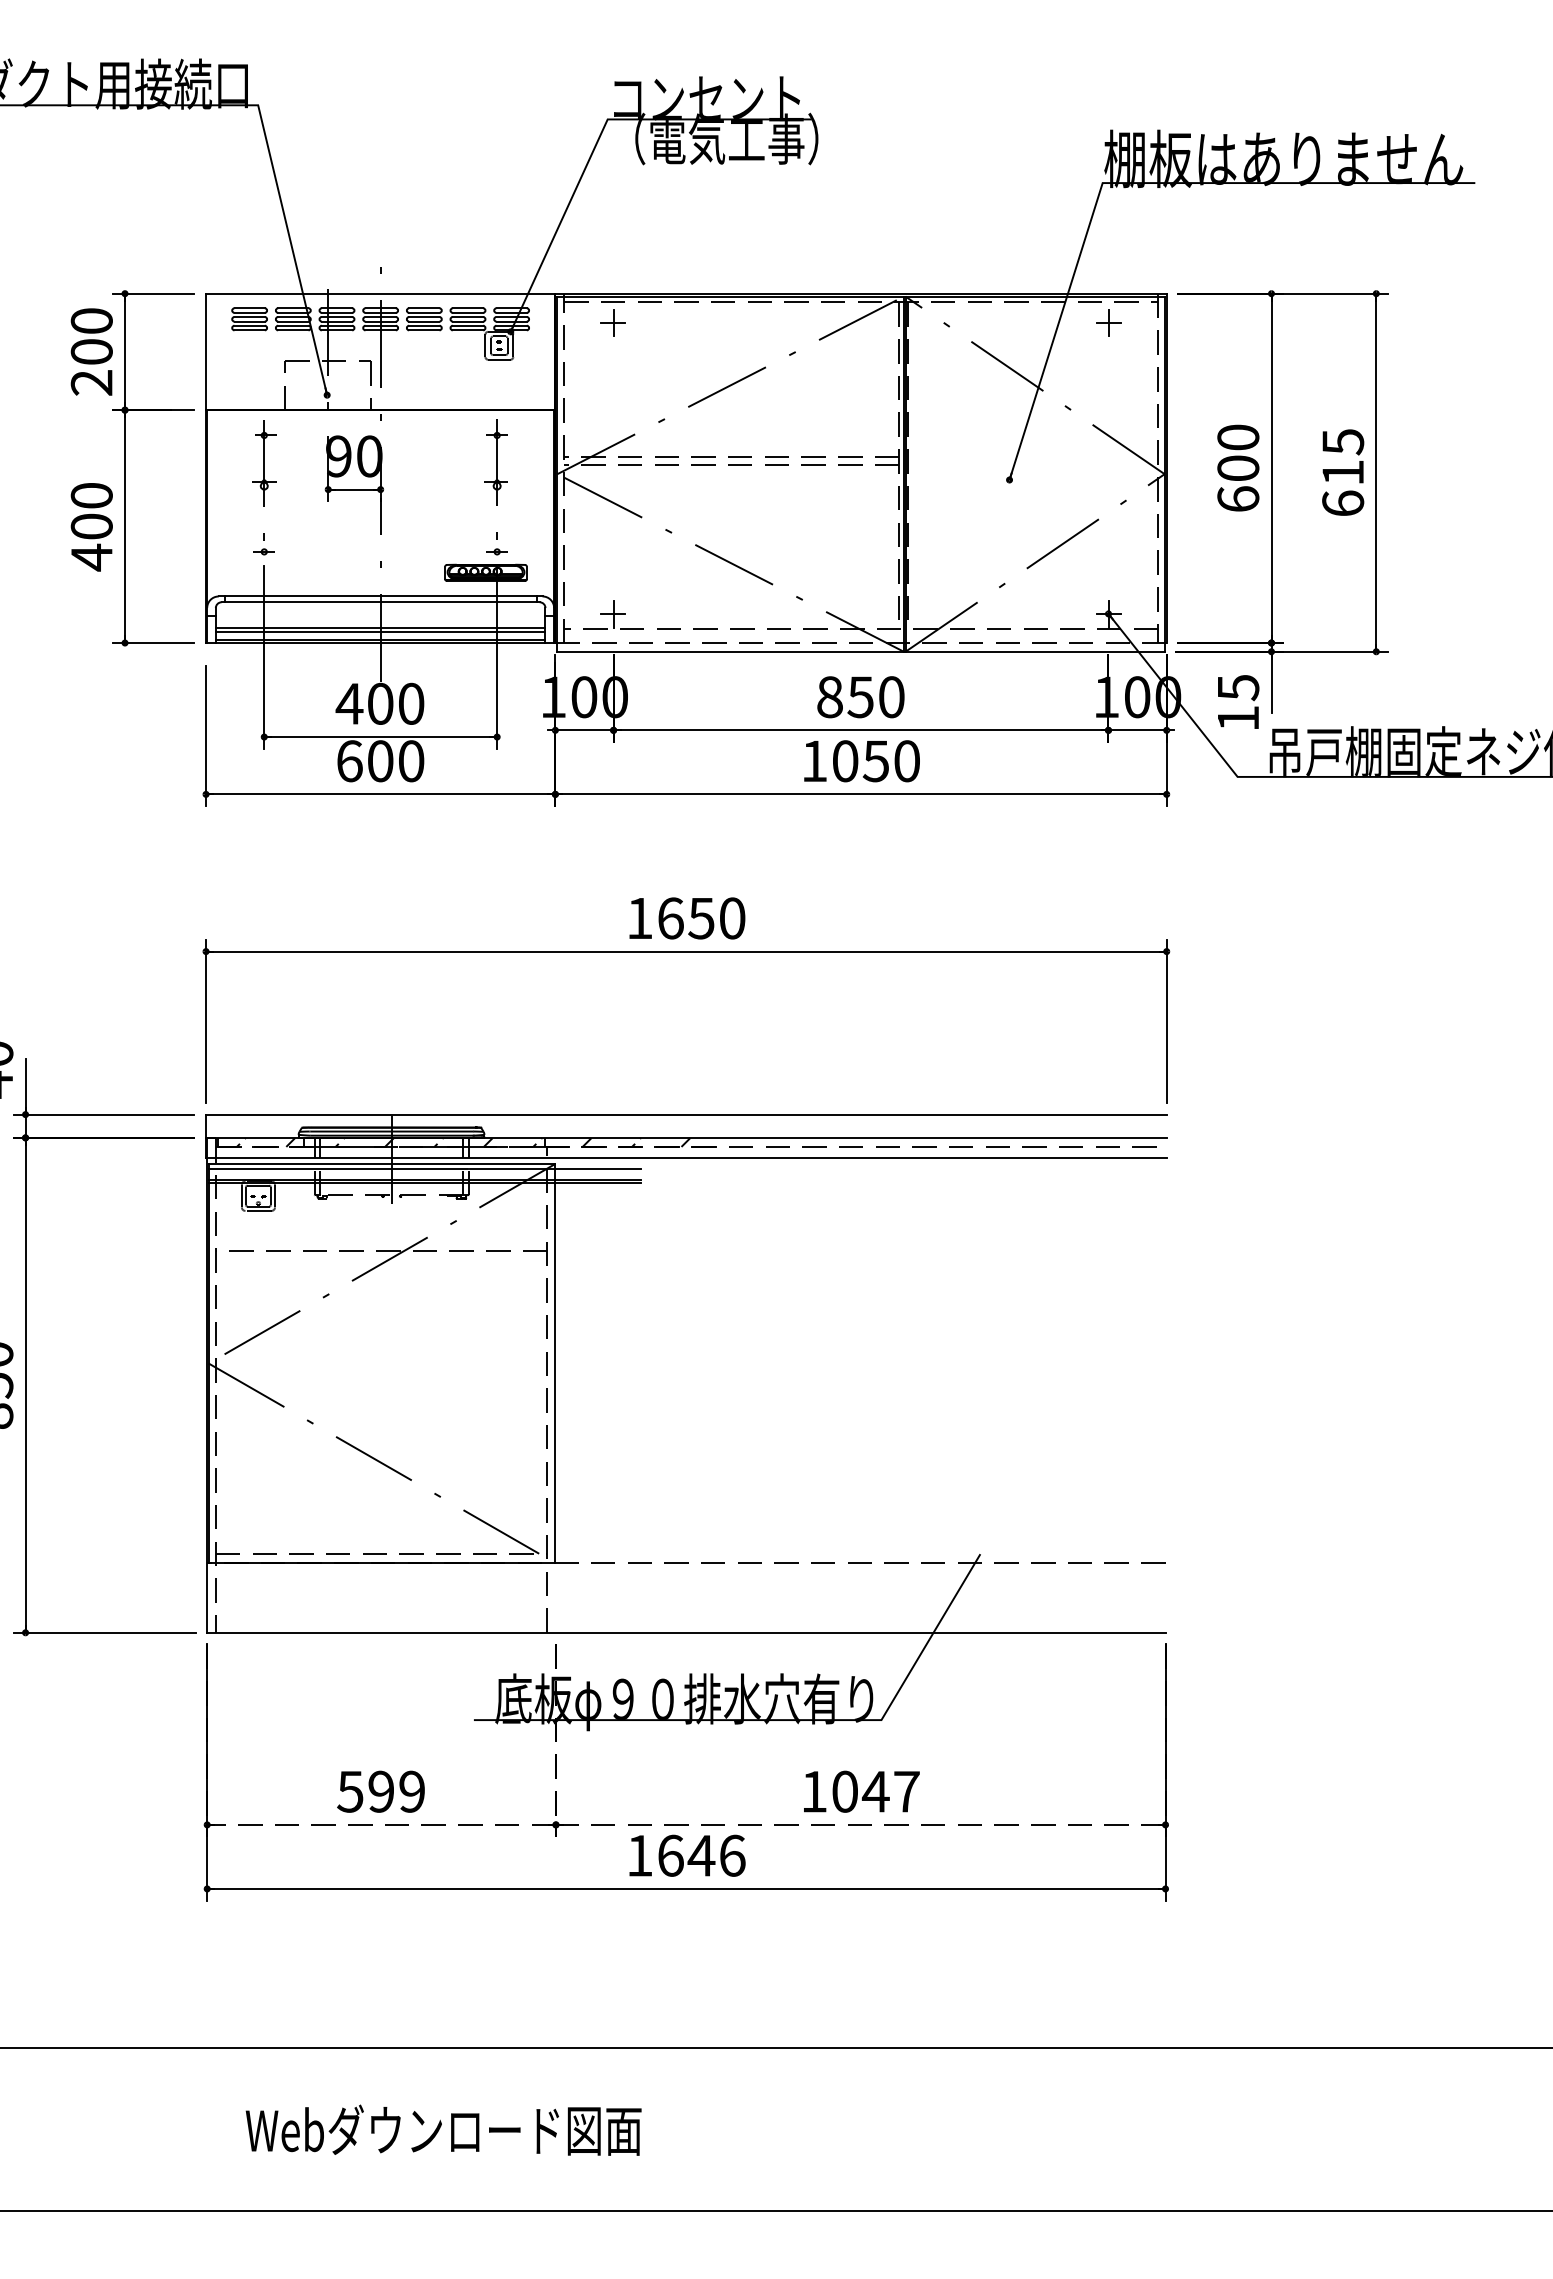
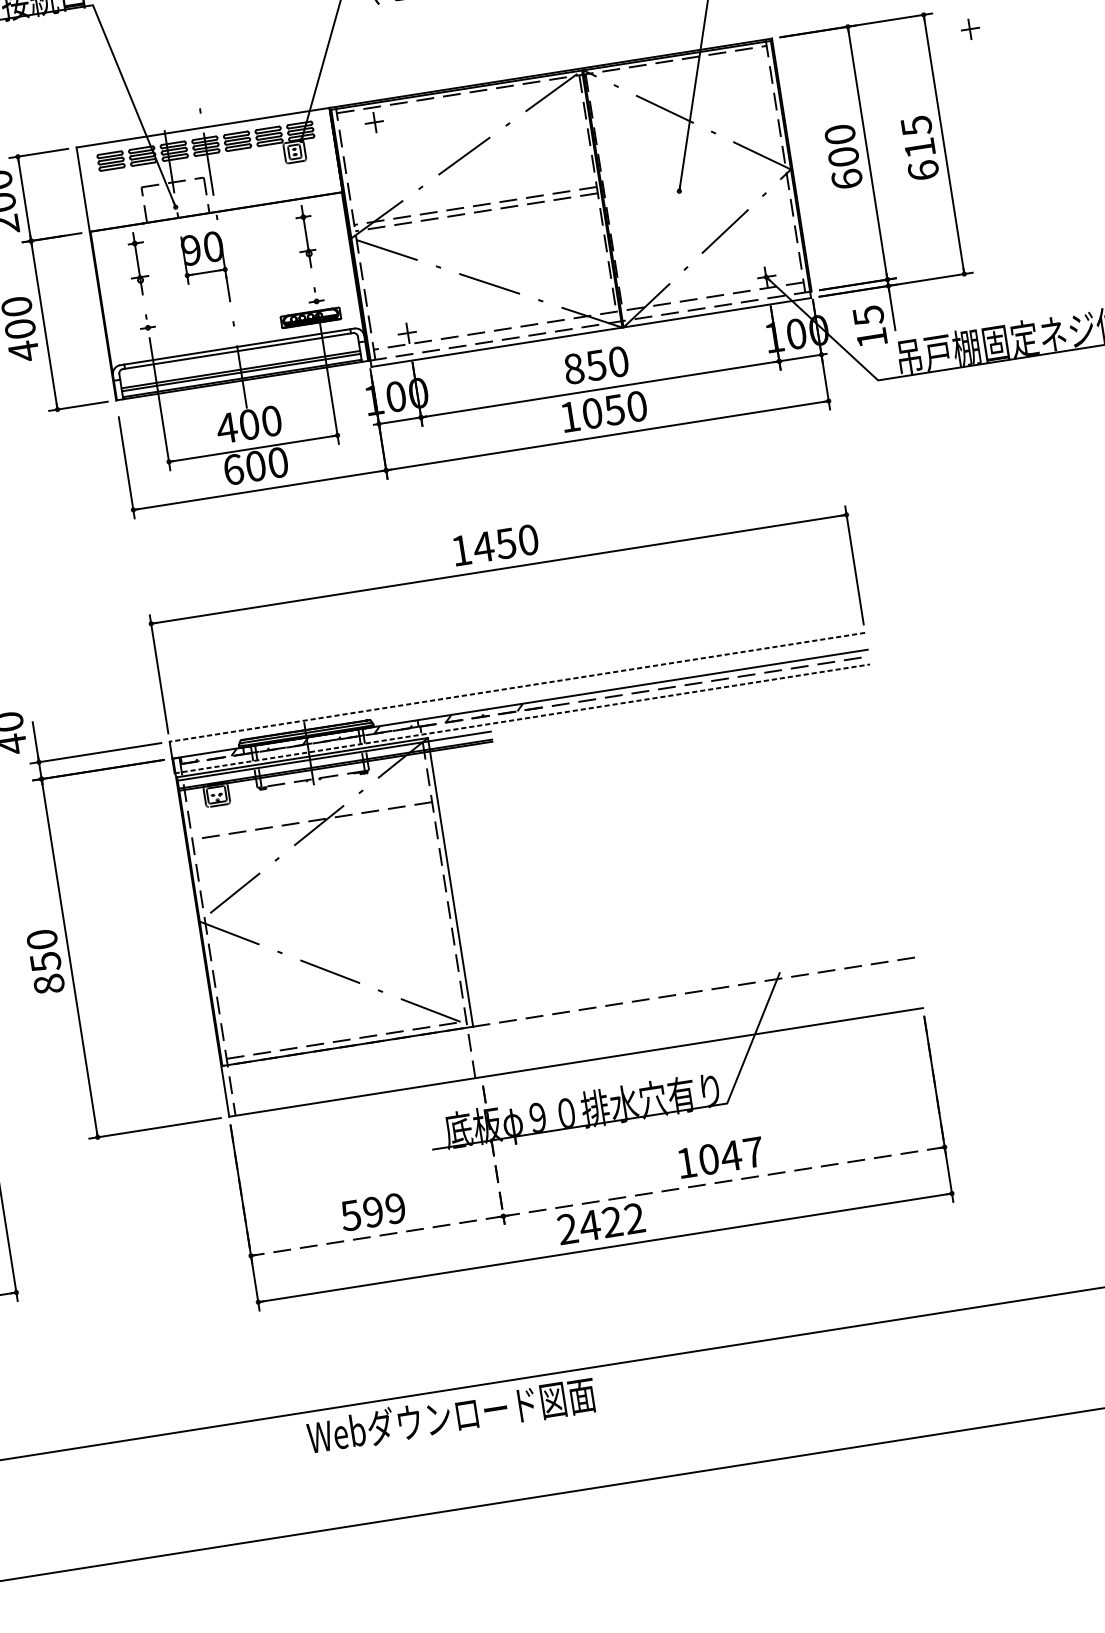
part: (1108, 322) -> (969, 29), moved
text: (670, 918) -> (483, 547), 1650 -> 1450
line: (685, 1114) -> (516, 687), solid -> dashed
line: (686, 1158) -> (522, 719), solid -> dashed
text: (686, 1855) -> (601, 1223), 1646 -> 2422
text: (443, 2129) -> (451, 1415), moved

